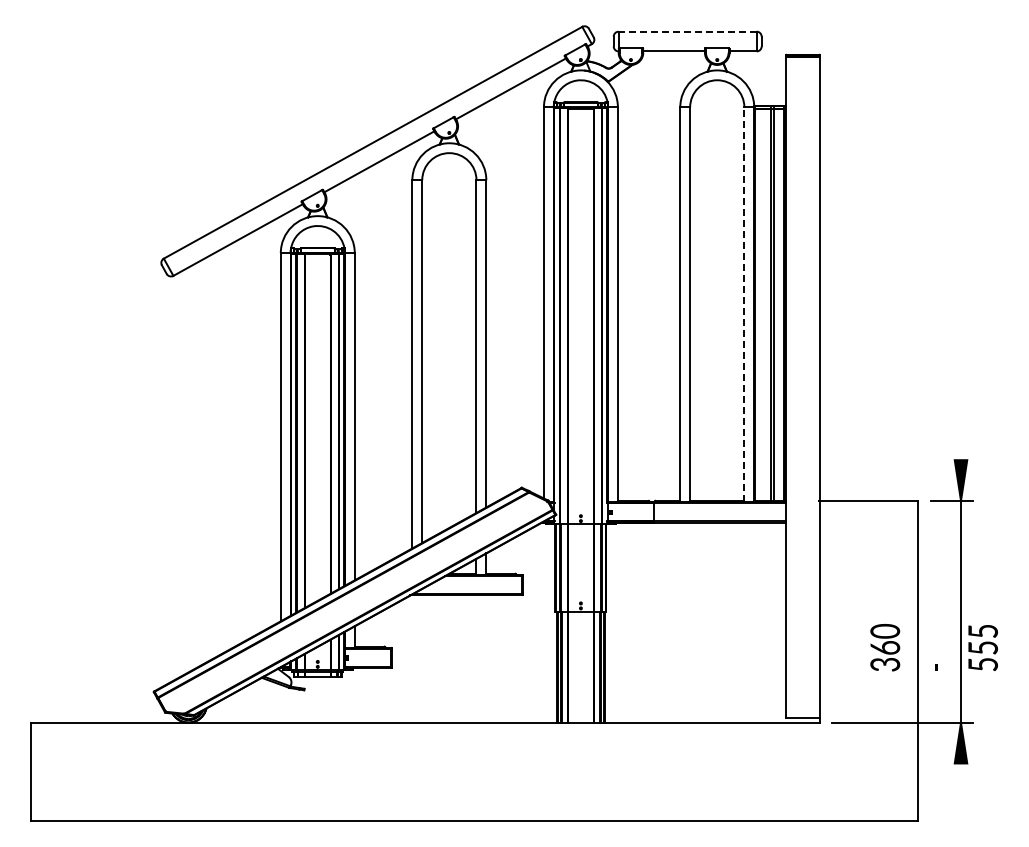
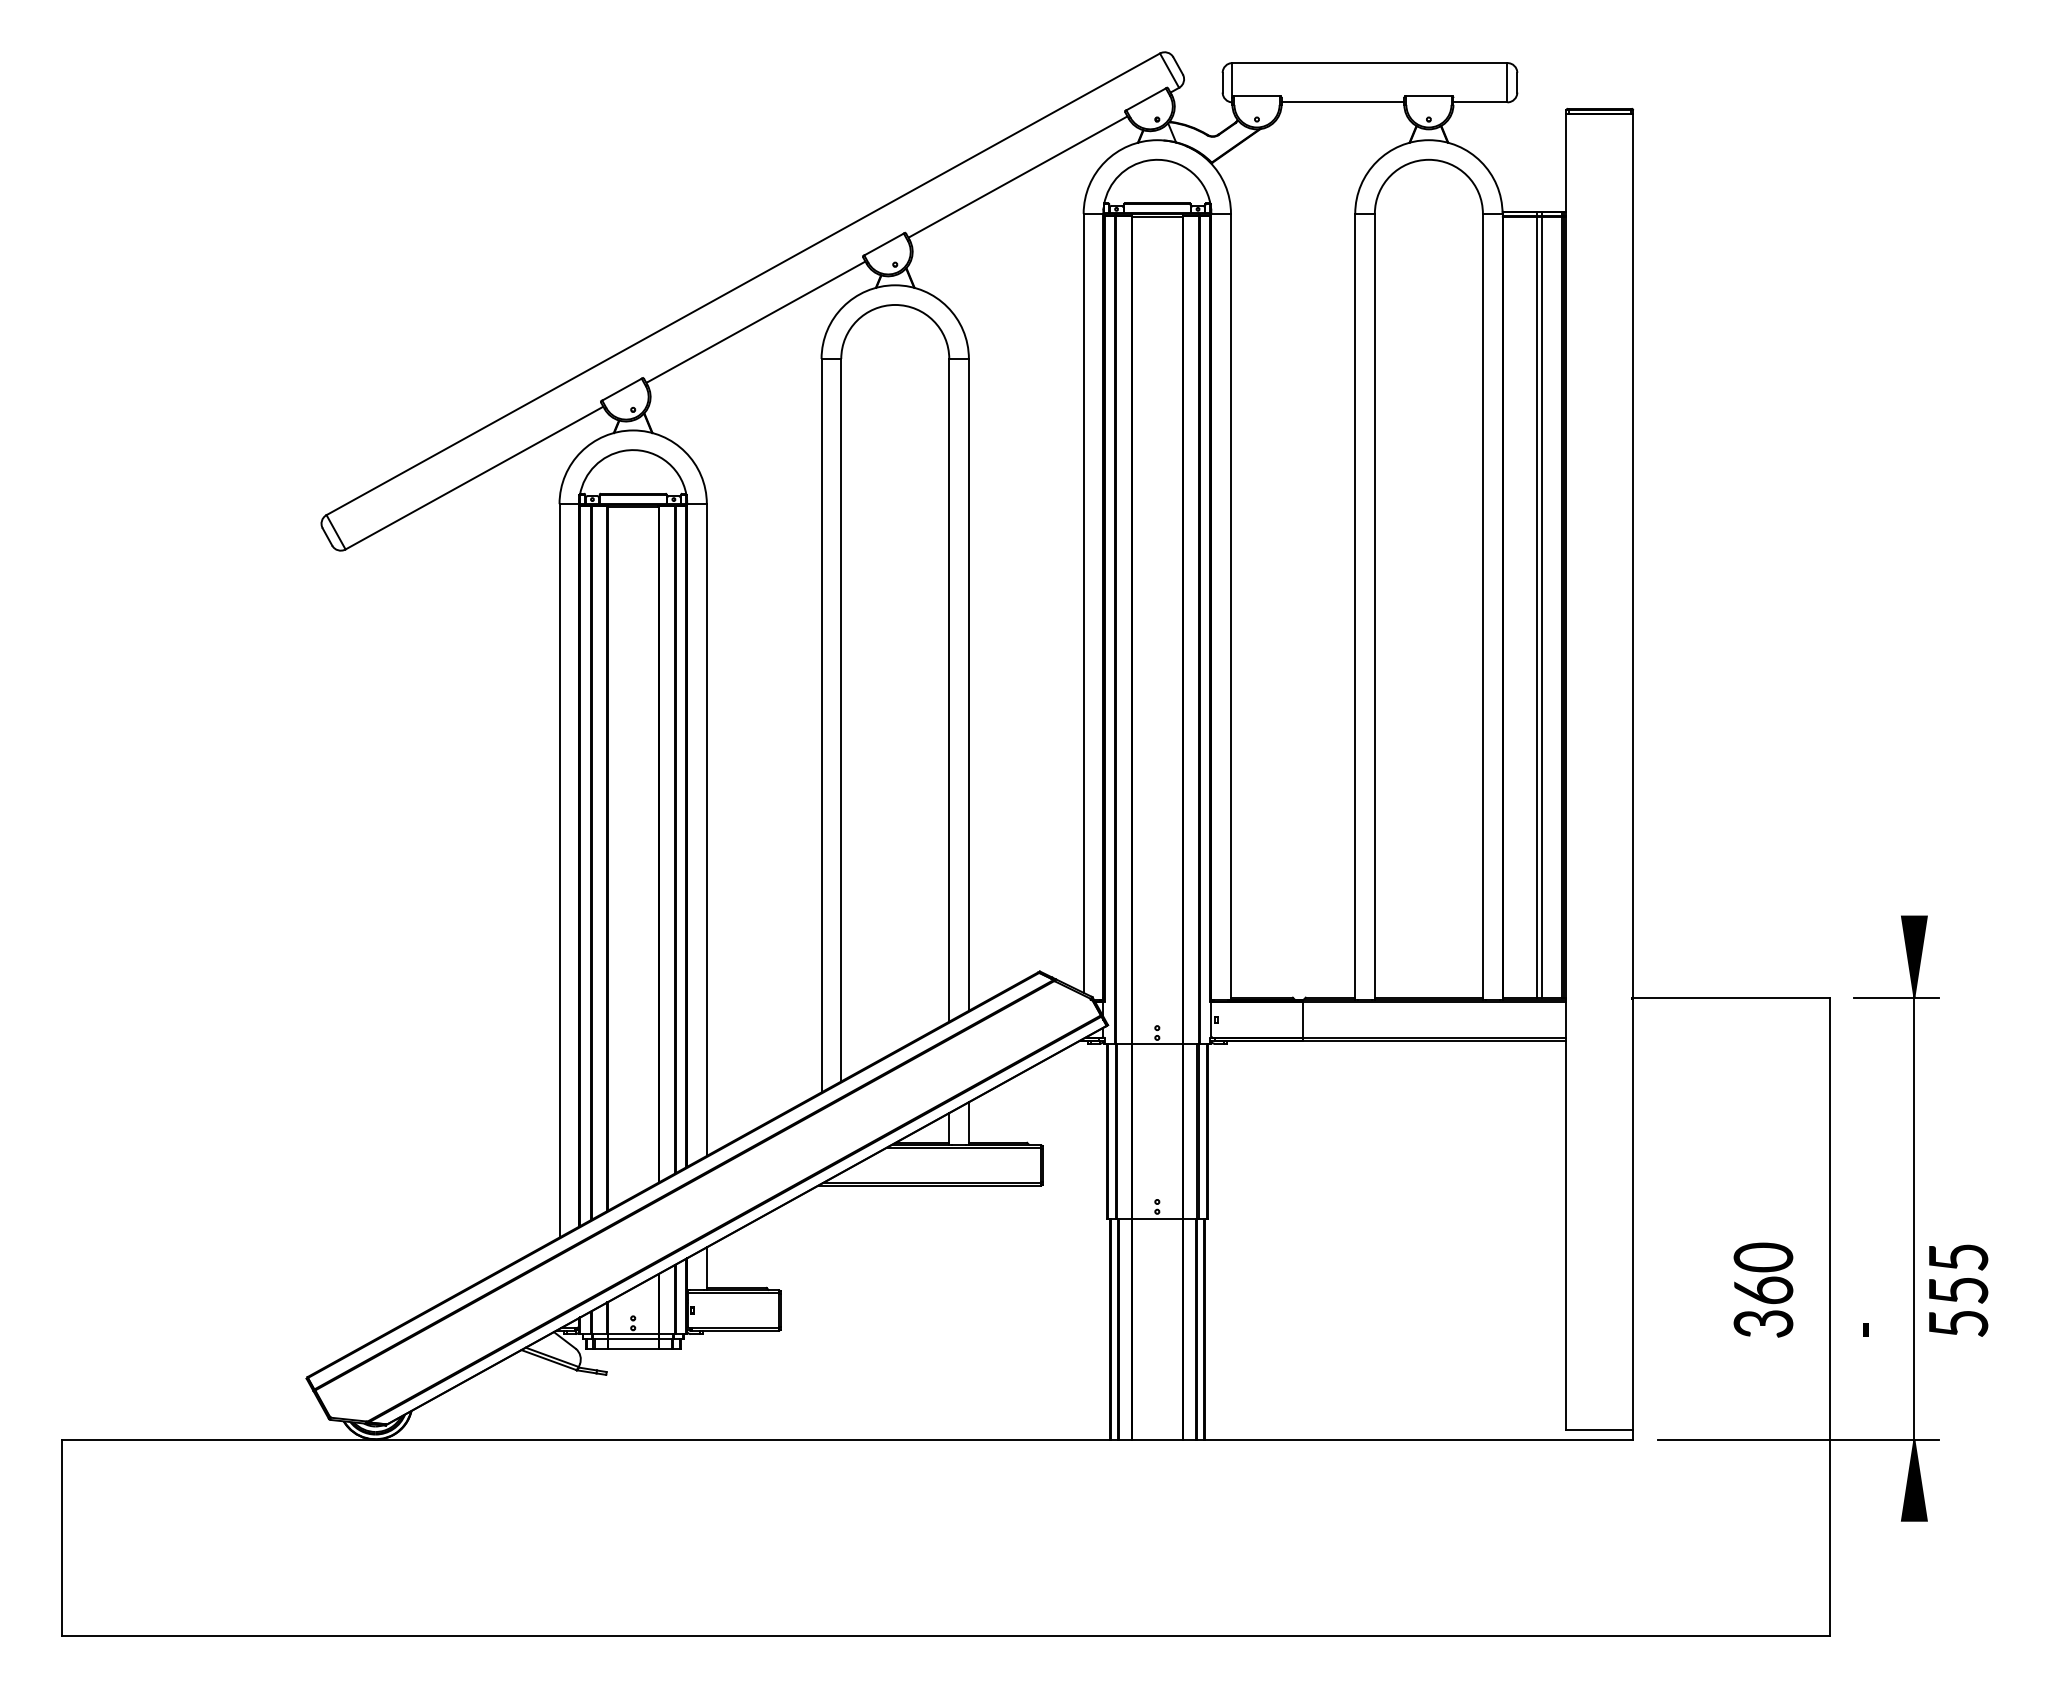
line: (687, 31) -> (1369, 62), dashed -> solid
line: (744, 304) -> (1483, 606), dashed -> solid

